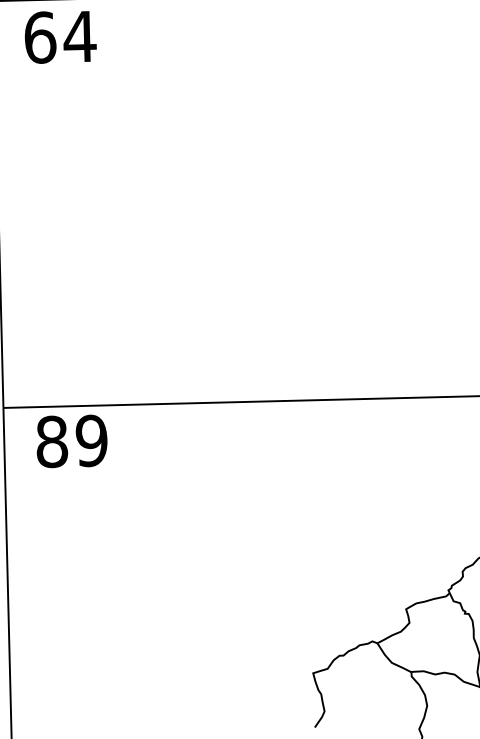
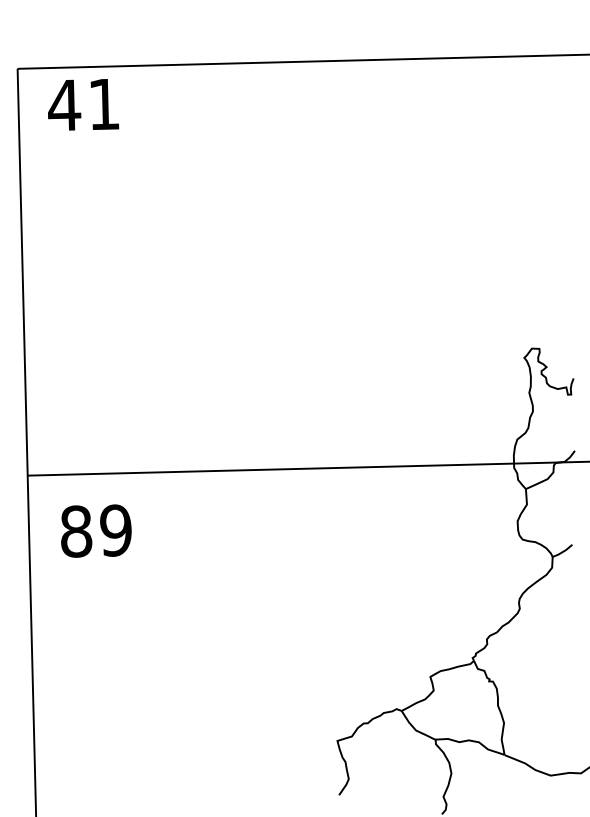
text: (60, 36) -> (84, 104), 64 -> 41
text: (72, 440) -> (96, 530), moved

